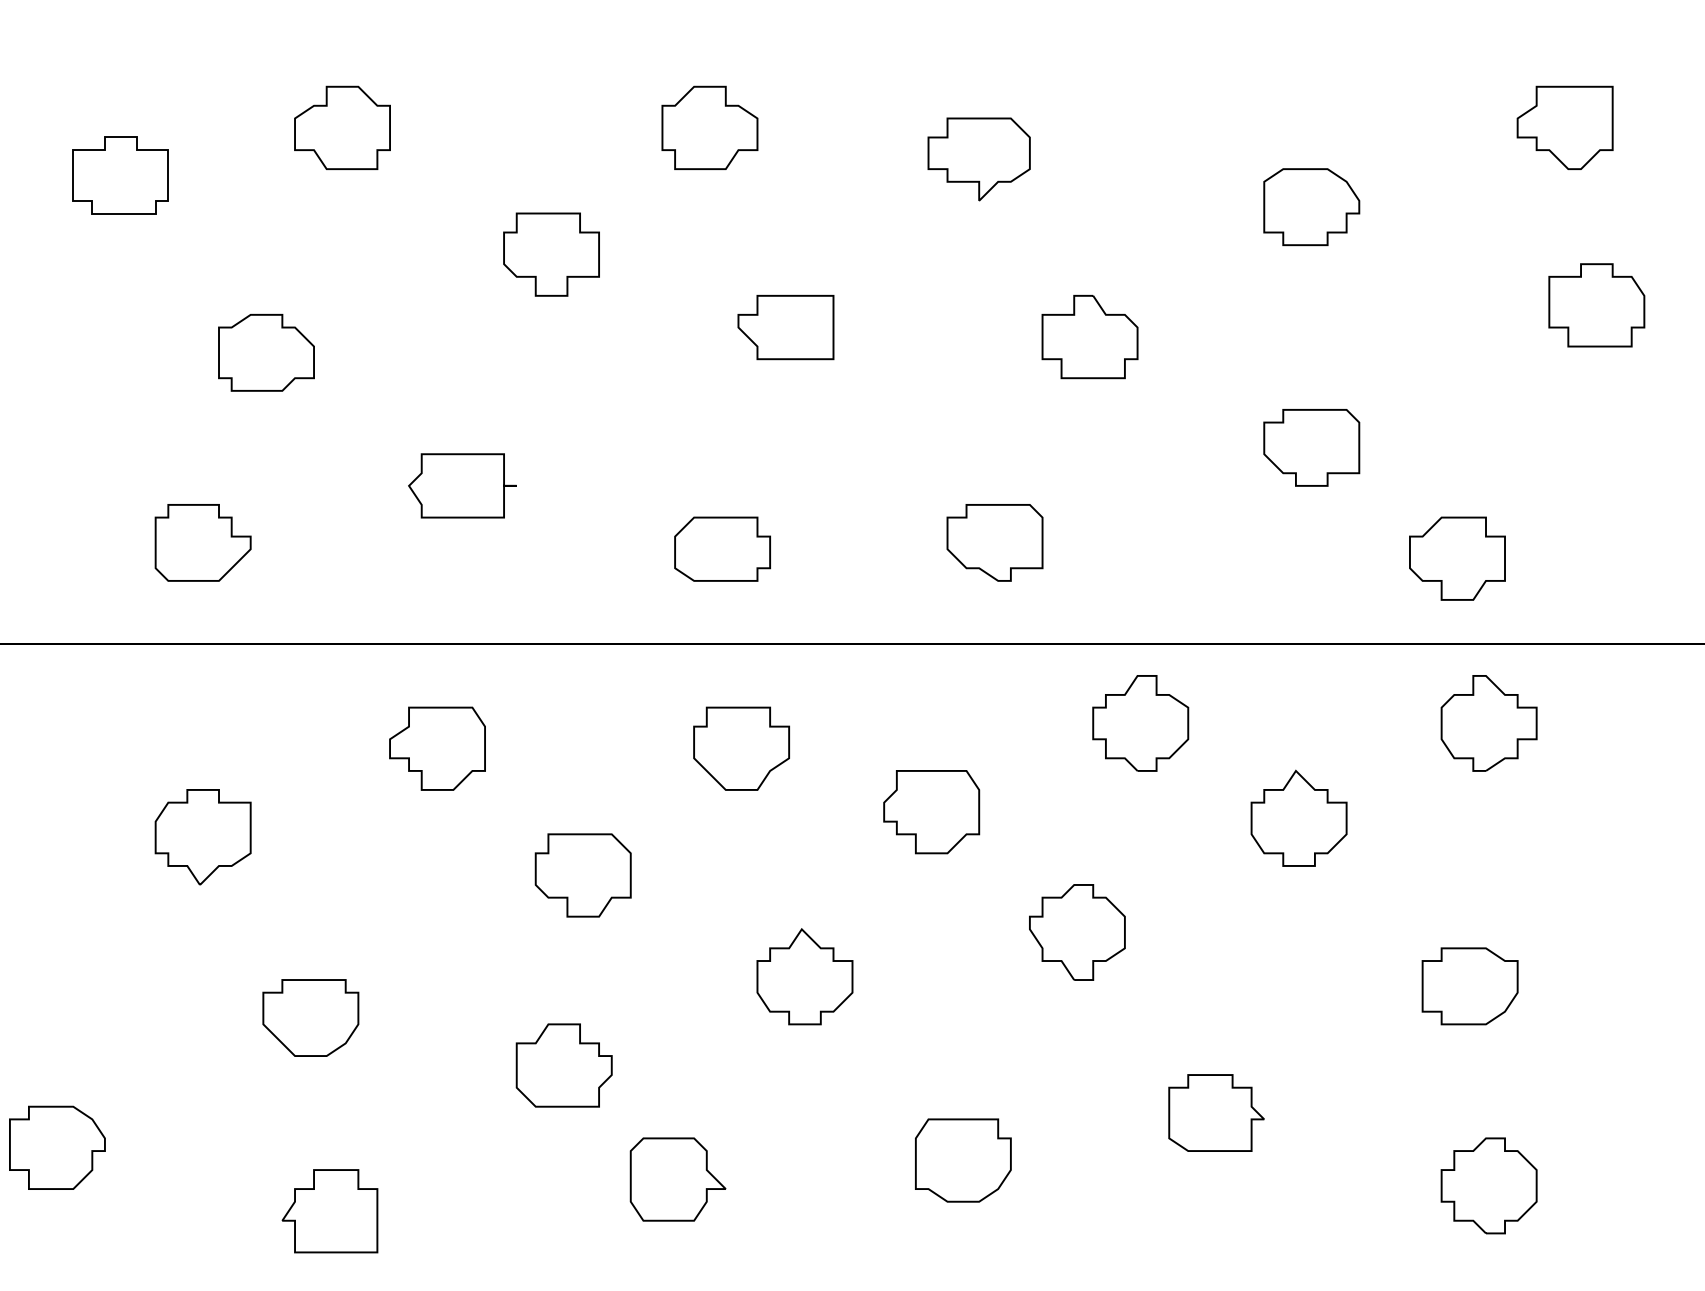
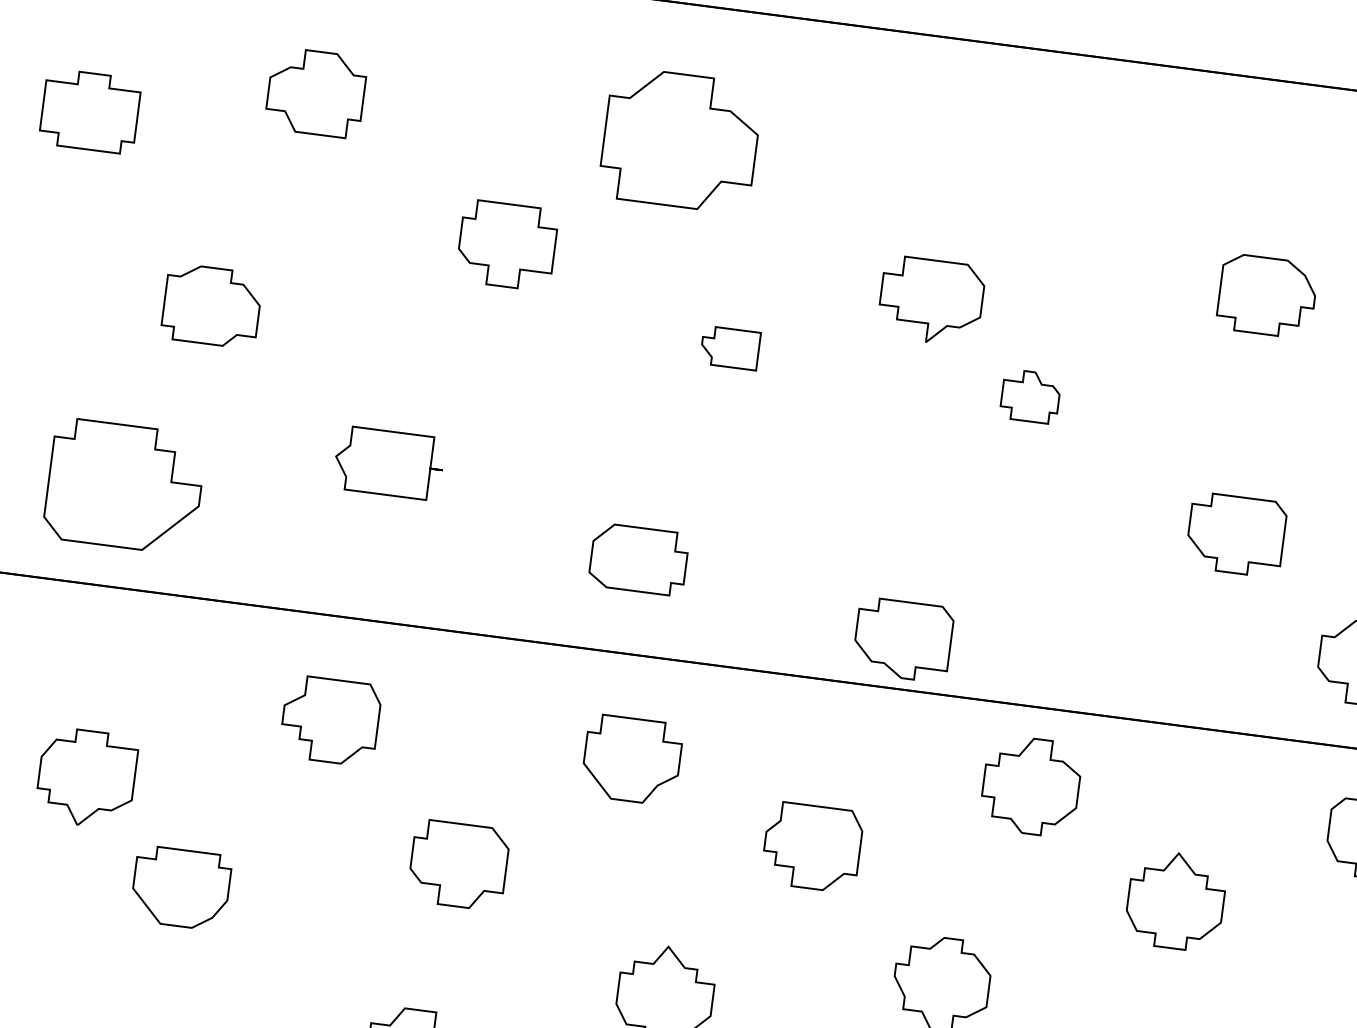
part: (709, 127) -> (680, 139), size x1.6
part: (978, 159) -> (930, 301), moved
part: (785, 327) -> (729, 347), size x0.6
part: (1089, 337) -> (1030, 396), size x0.6
part: (202, 542) -> (124, 485), size x1.6
part: (994, 542) -> (902, 639), moved
part: (310, 1017) -> (180, 887), moved

